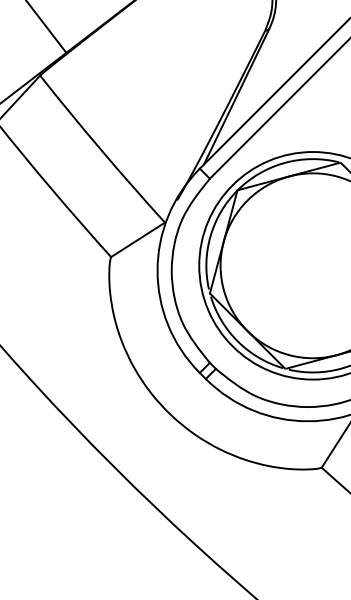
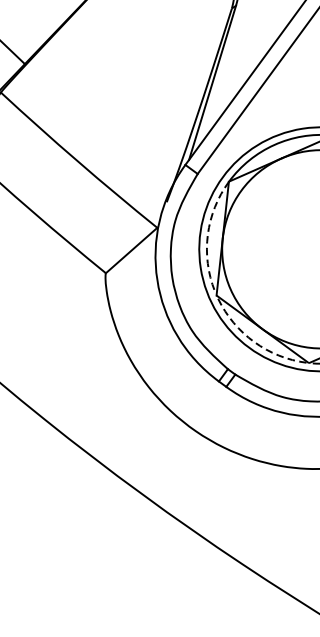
arc: (210, 236) -> (207, 235), solid -> dashed
arc: (238, 341) -> (254, 341), solid -> dashed

